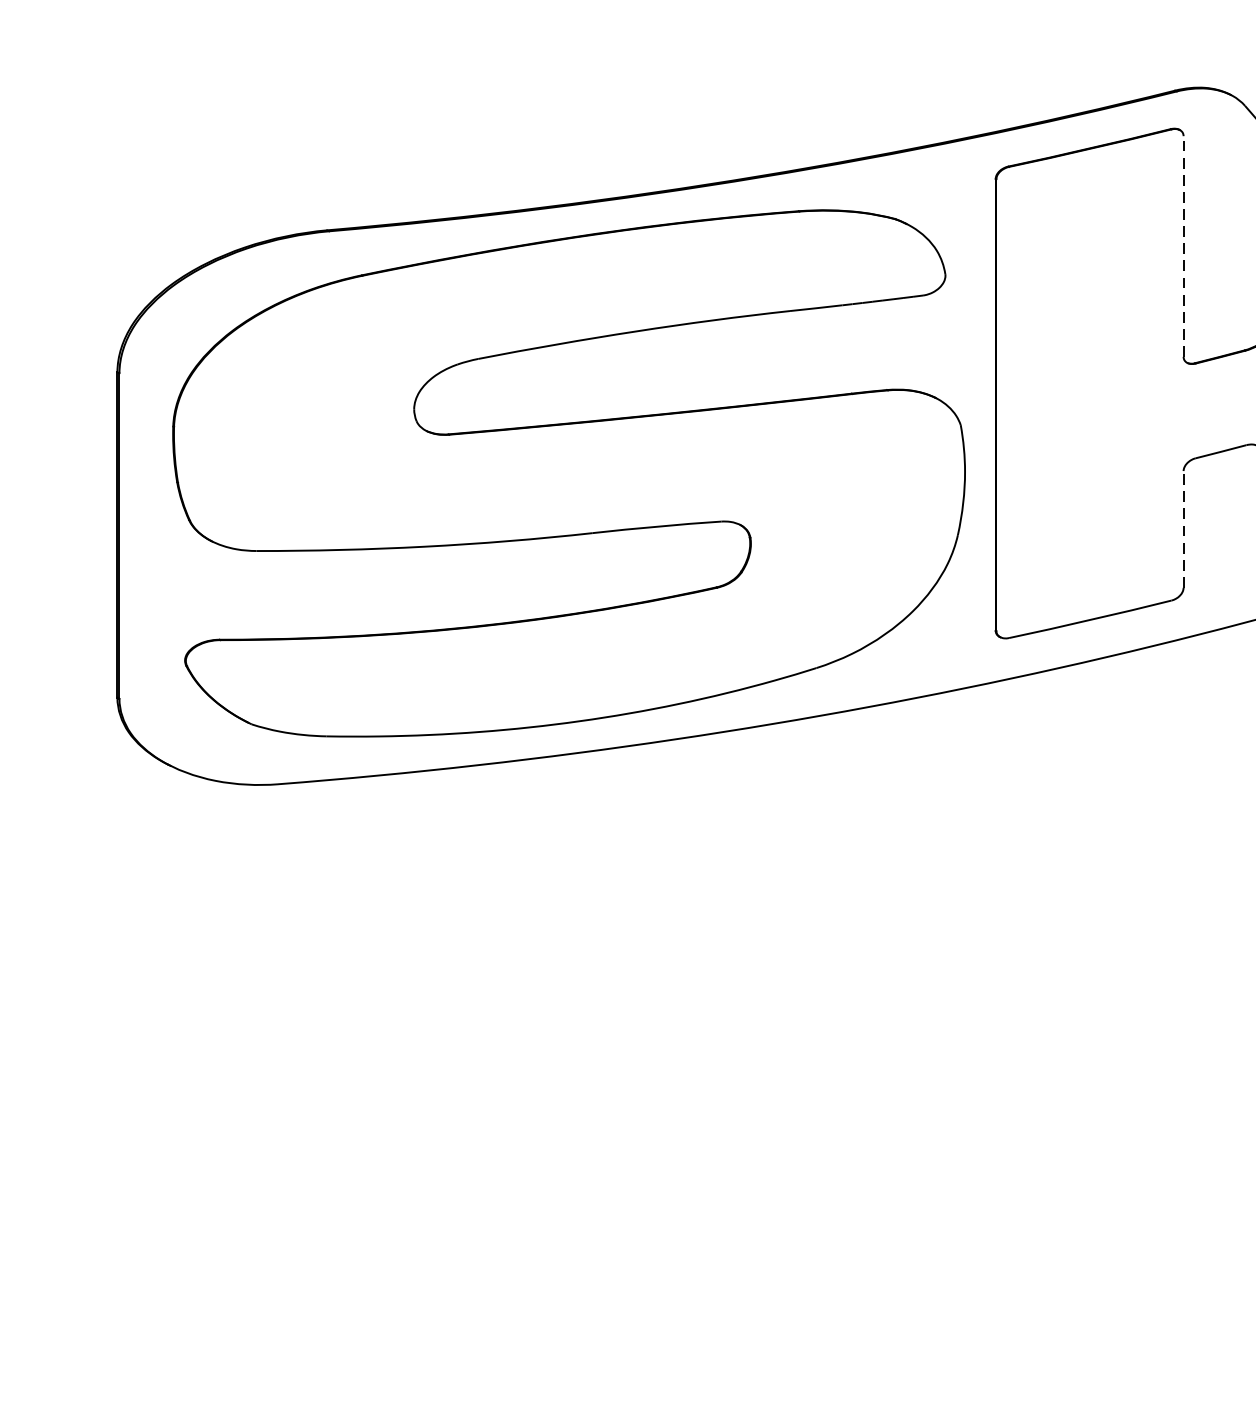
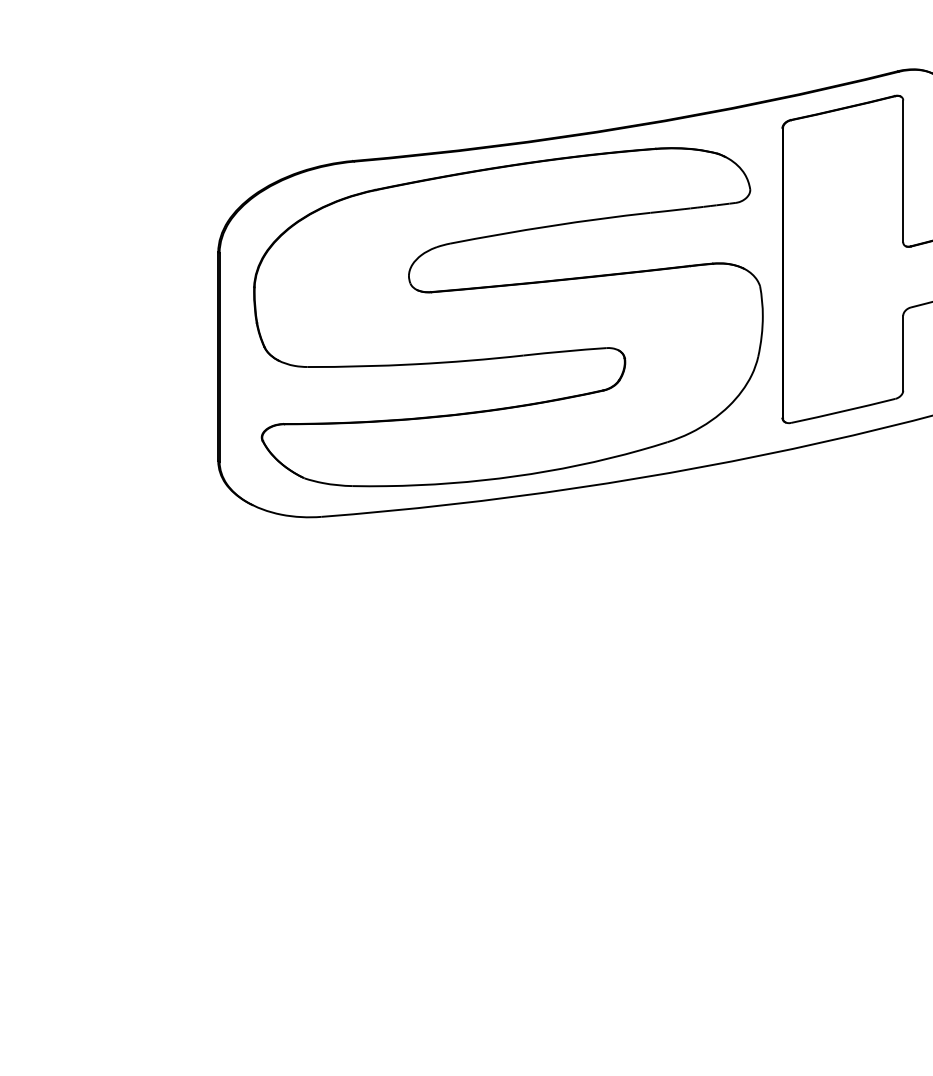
line: (1184, 246) -> (903, 171), dashed -> solid
line: (1184, 529) -> (903, 353), dashed -> solid

